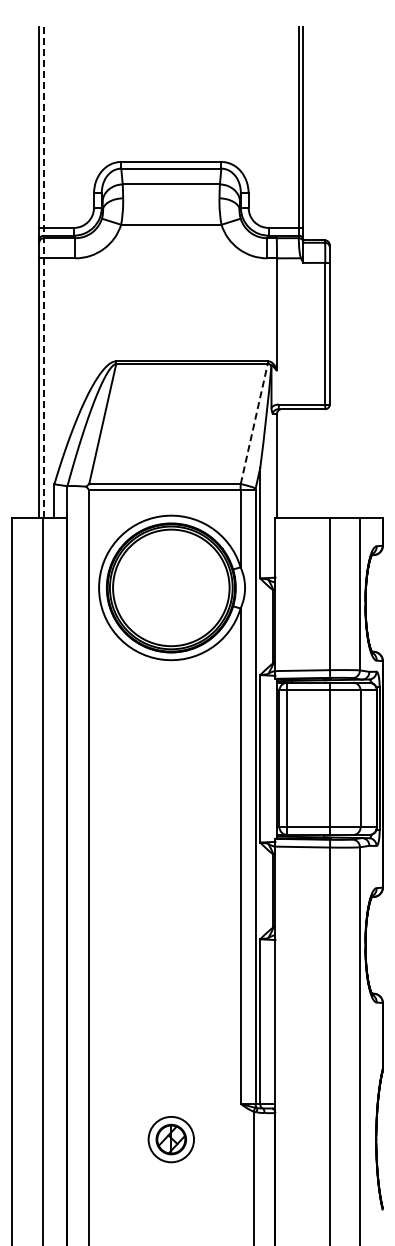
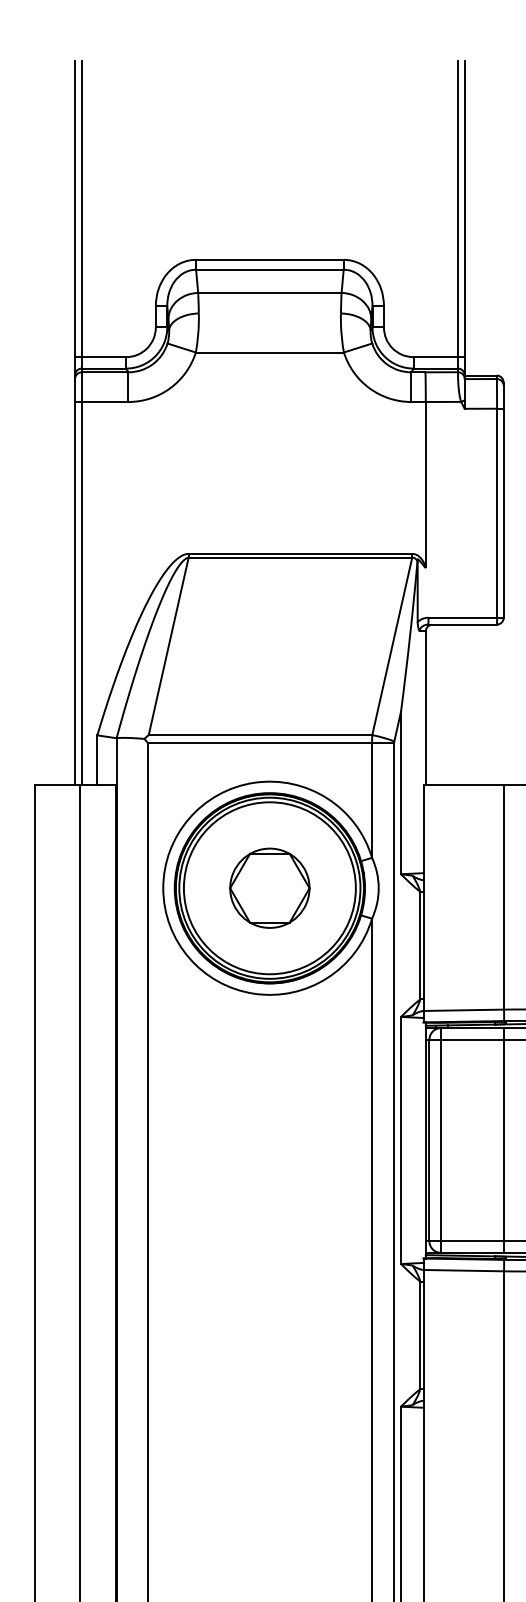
line: (43, 272) -> (81, 422), dashed -> solid
line: (254, 423) -> (392, 645), dashed -> solid
part: (171, 587) -> (270, 887), added

